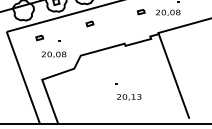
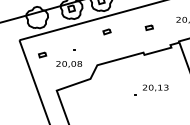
part: (140, 12) -> (148, 28), moved
part: (39, 37) -> (42, 54), moved
text: (129, 97) -> (155, 88), moved

